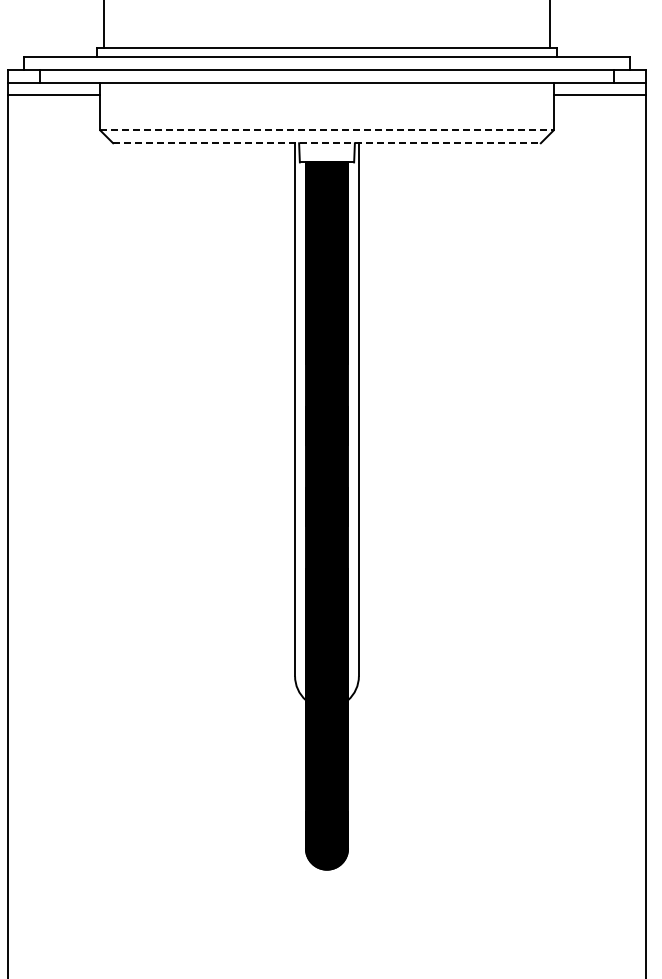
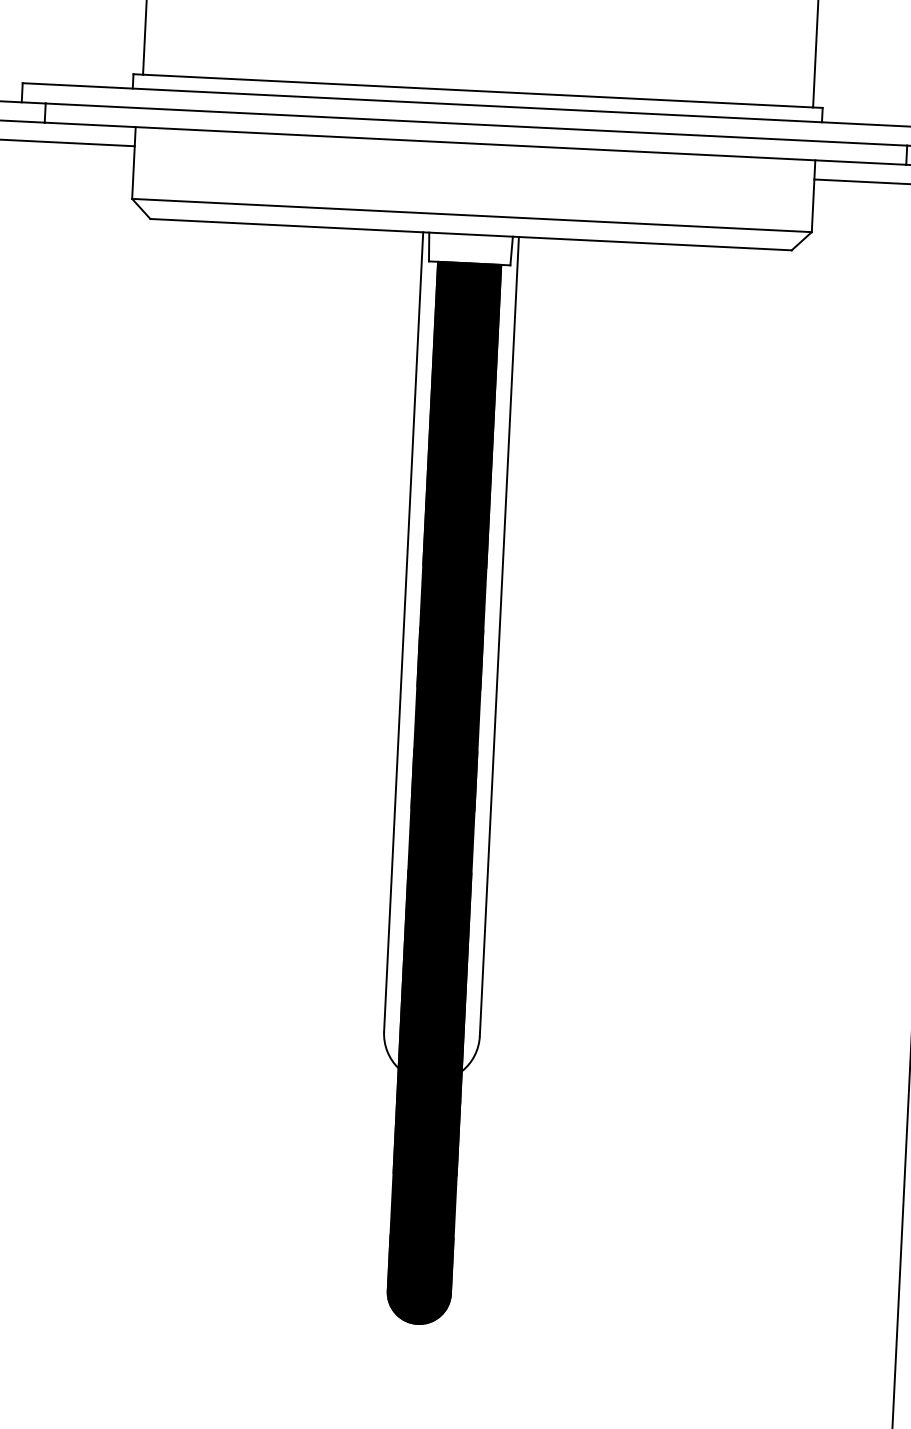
line: (326, 130) -> (471, 215), dashed -> solid
line: (326, 143) -> (470, 234), dashed -> solid

